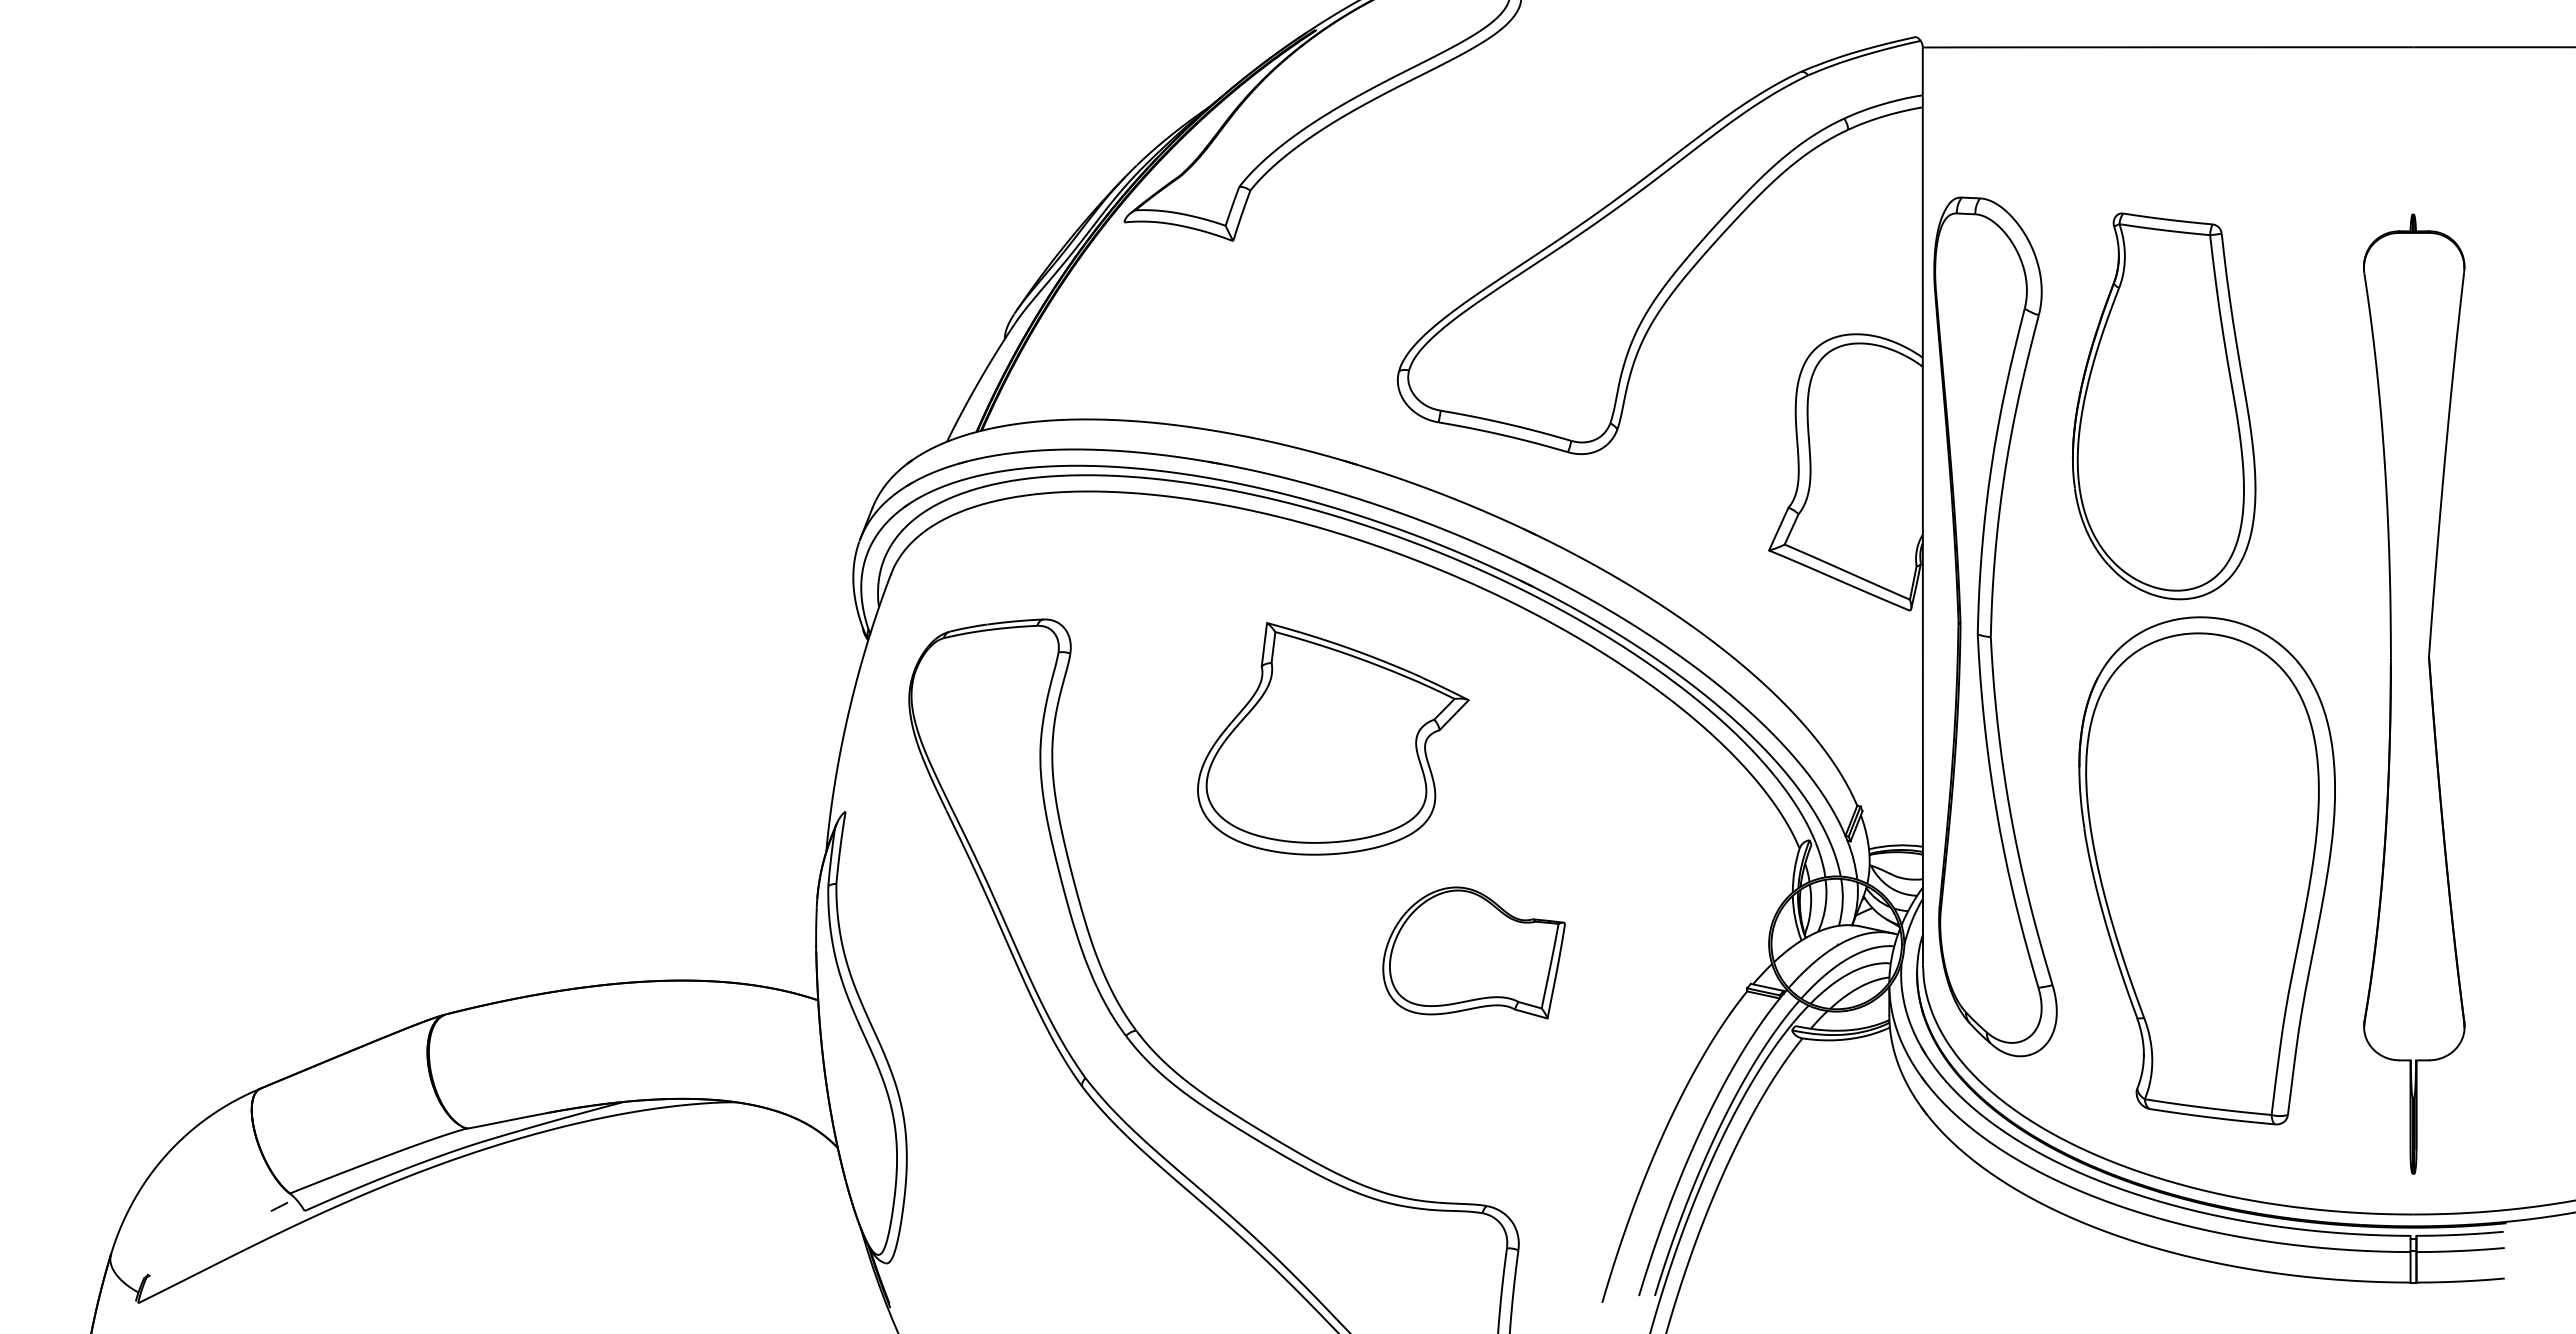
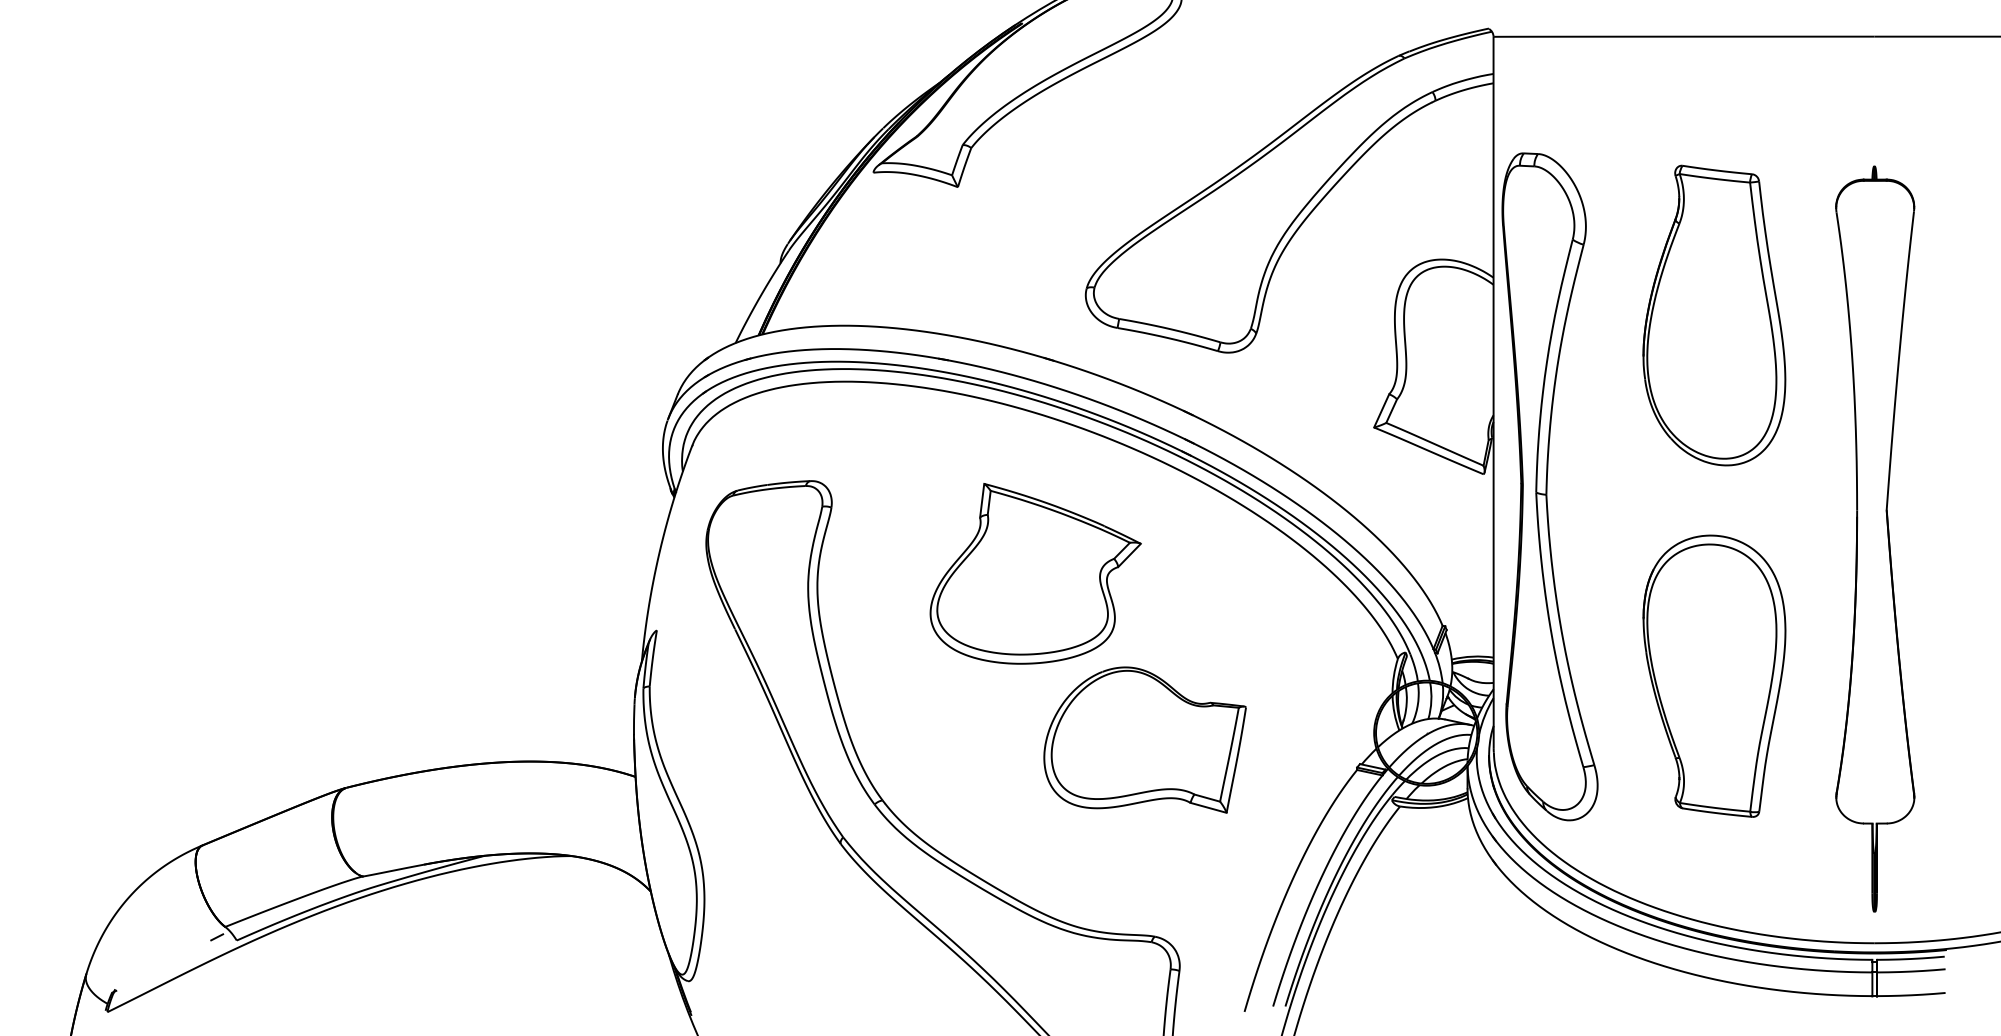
part: (2164, 406) -> (1714, 315), moved
part: (2207, 870) -> (1714, 676), size x0.71
part: (1473, 952) -> (1144, 739), size x1.43

